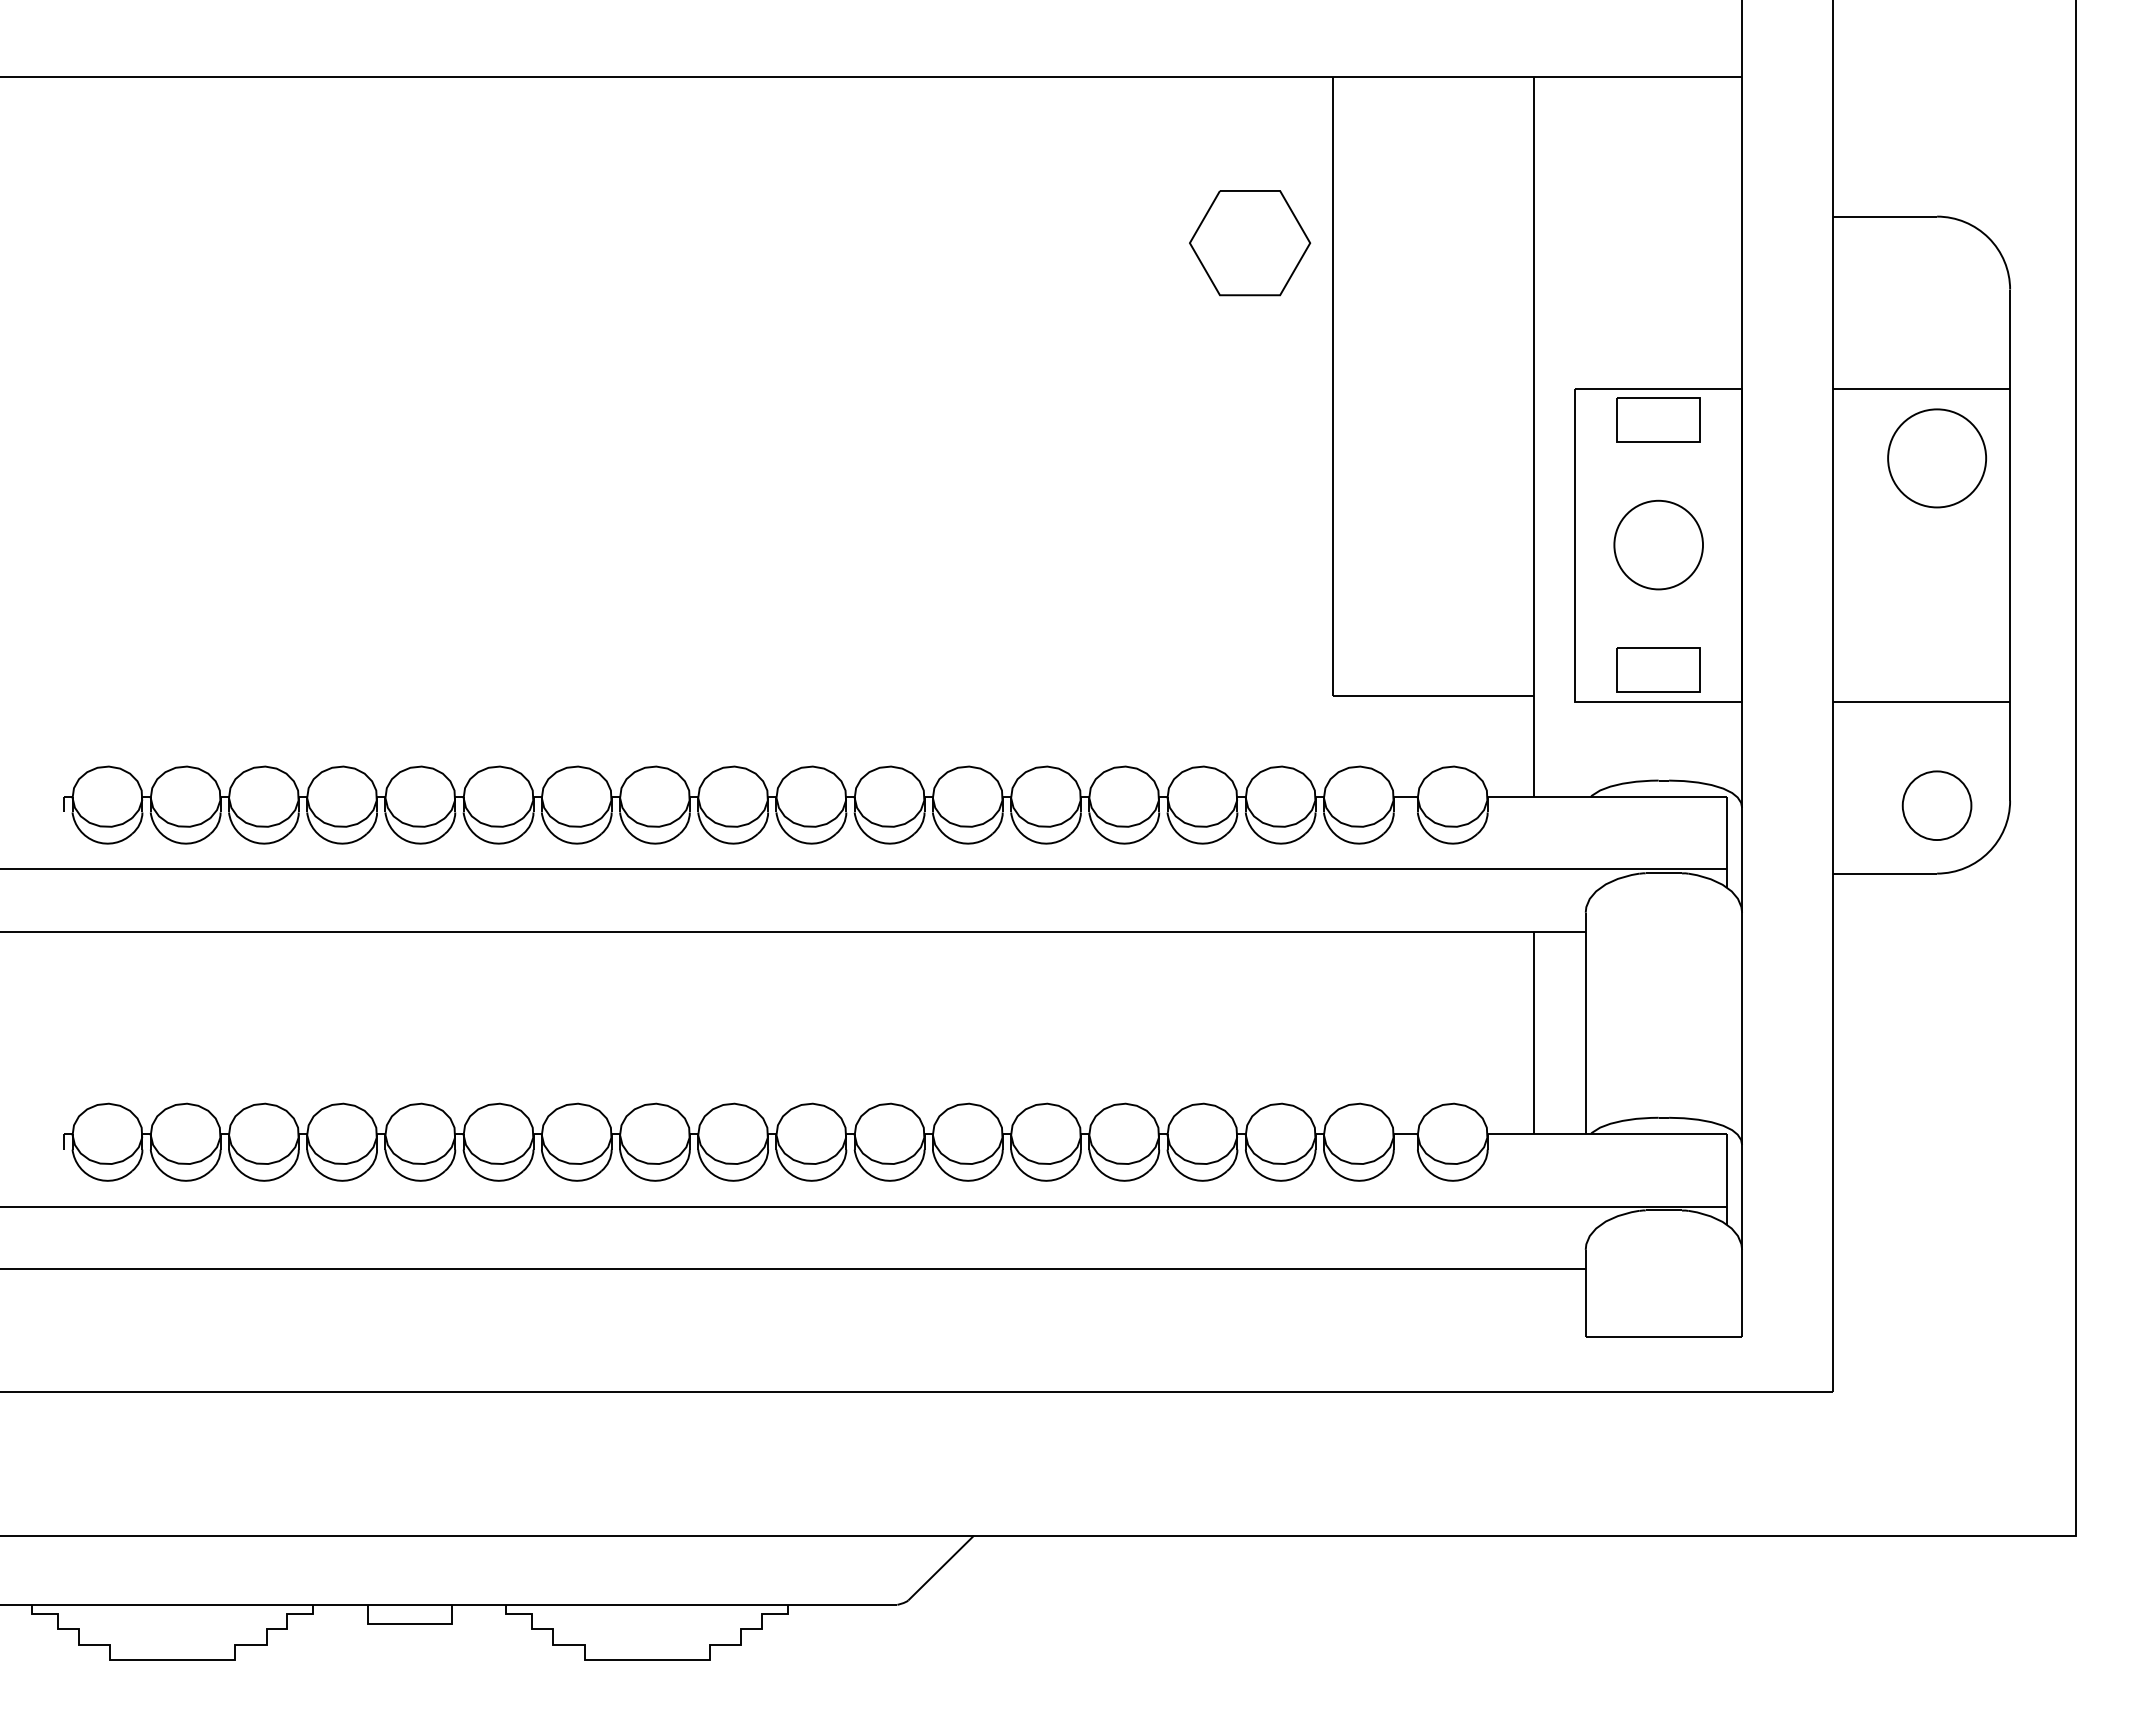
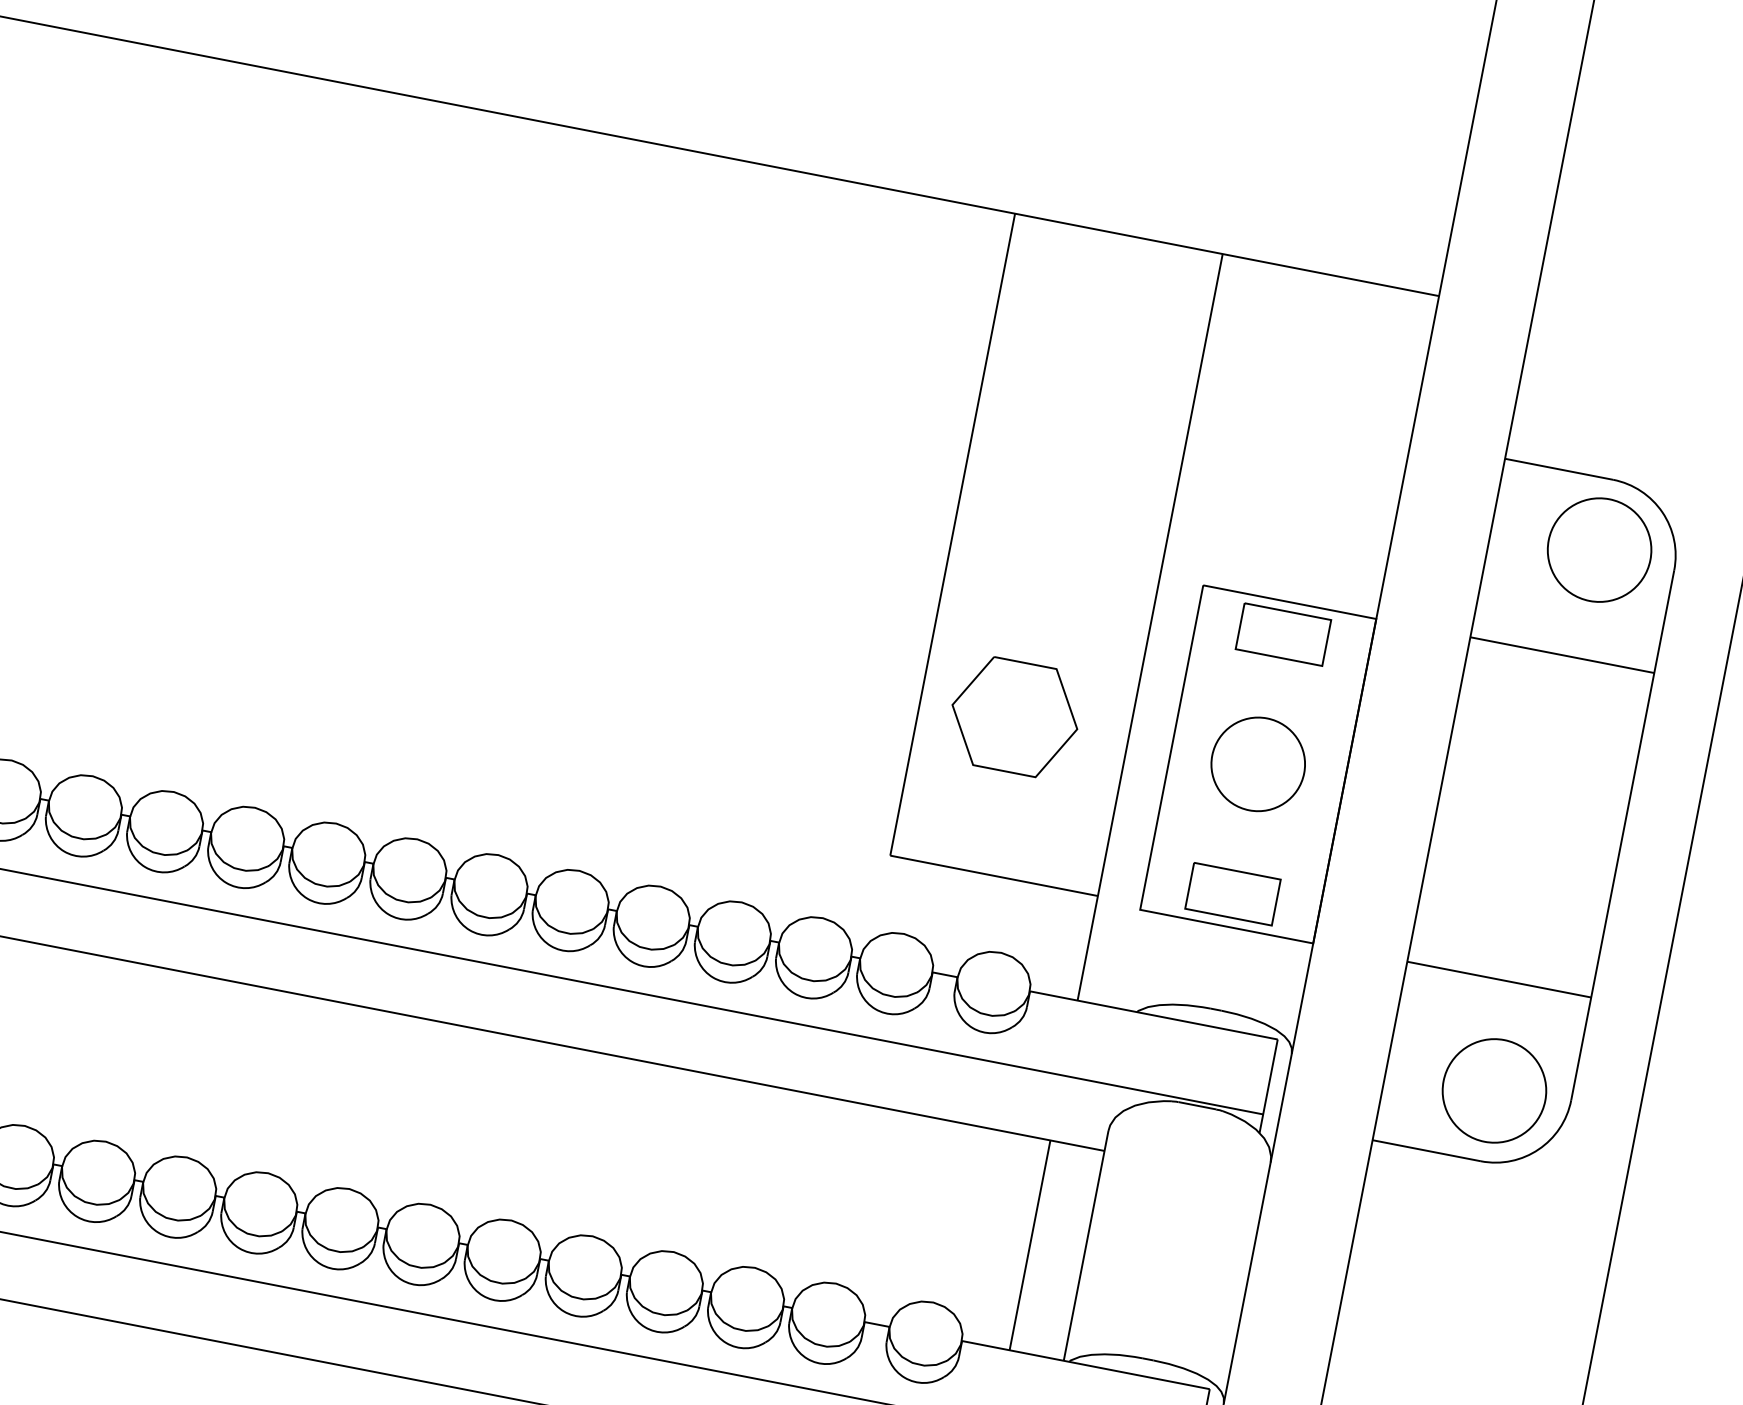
part: (1250, 243) -> (1015, 717), moved
part: (1936, 458) -> (1598, 550), moved
part: (1936, 805) -> (1493, 1090), size x1.43

